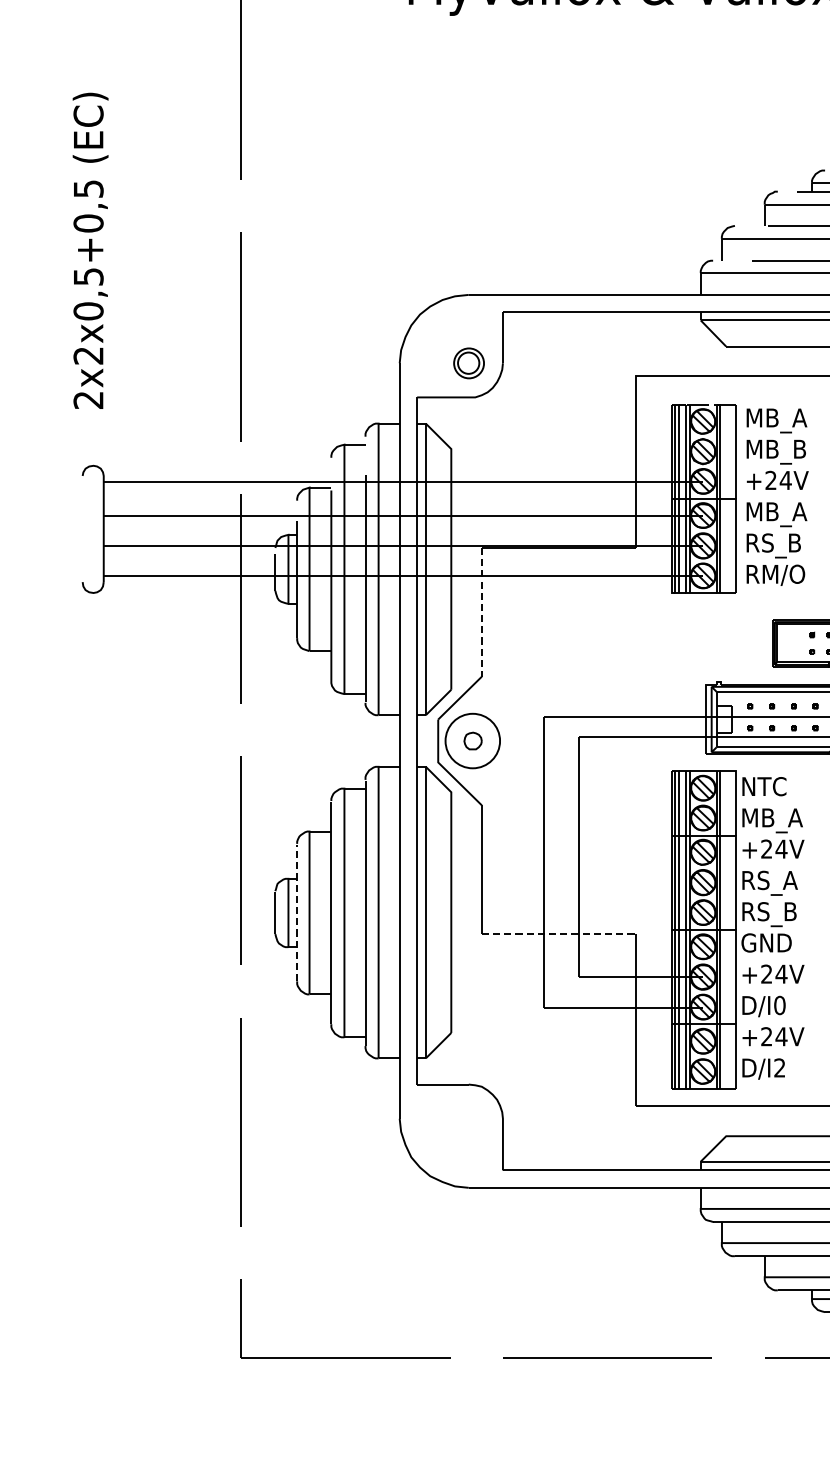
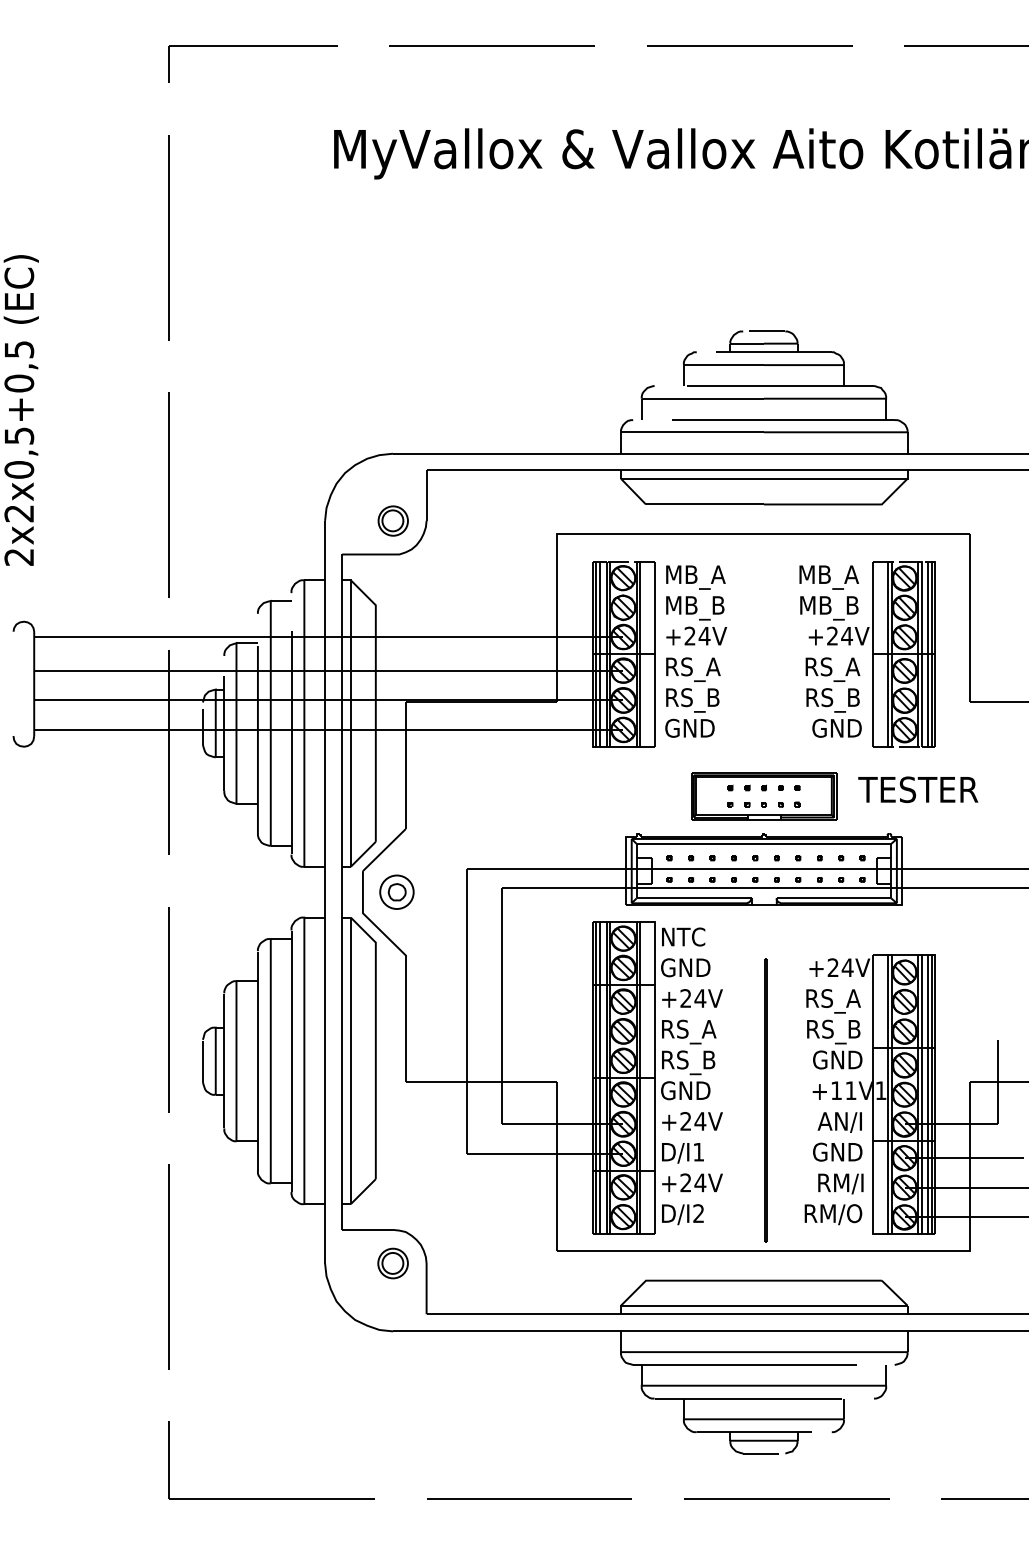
text: (777, 514) -> (696, 669), MB_A -> RS_A
text: (775, 574) -> (694, 728), RM/O -> GND
line: (481, 613) -> (405, 766), dashed -> solid
circle: (472, 741) -> (396, 892), size x0.62
text: (772, 820) -> (691, 970), MB_A -> GND
line: (297, 912) -> (224, 1060), dashed -> solid
line: (558, 933) -> (481, 1081), dashed -> solid
text: (779, 1004) -> (698, 1151), D/I0 -> D/I1
part: (468, 1118) -> (392, 1263), added

